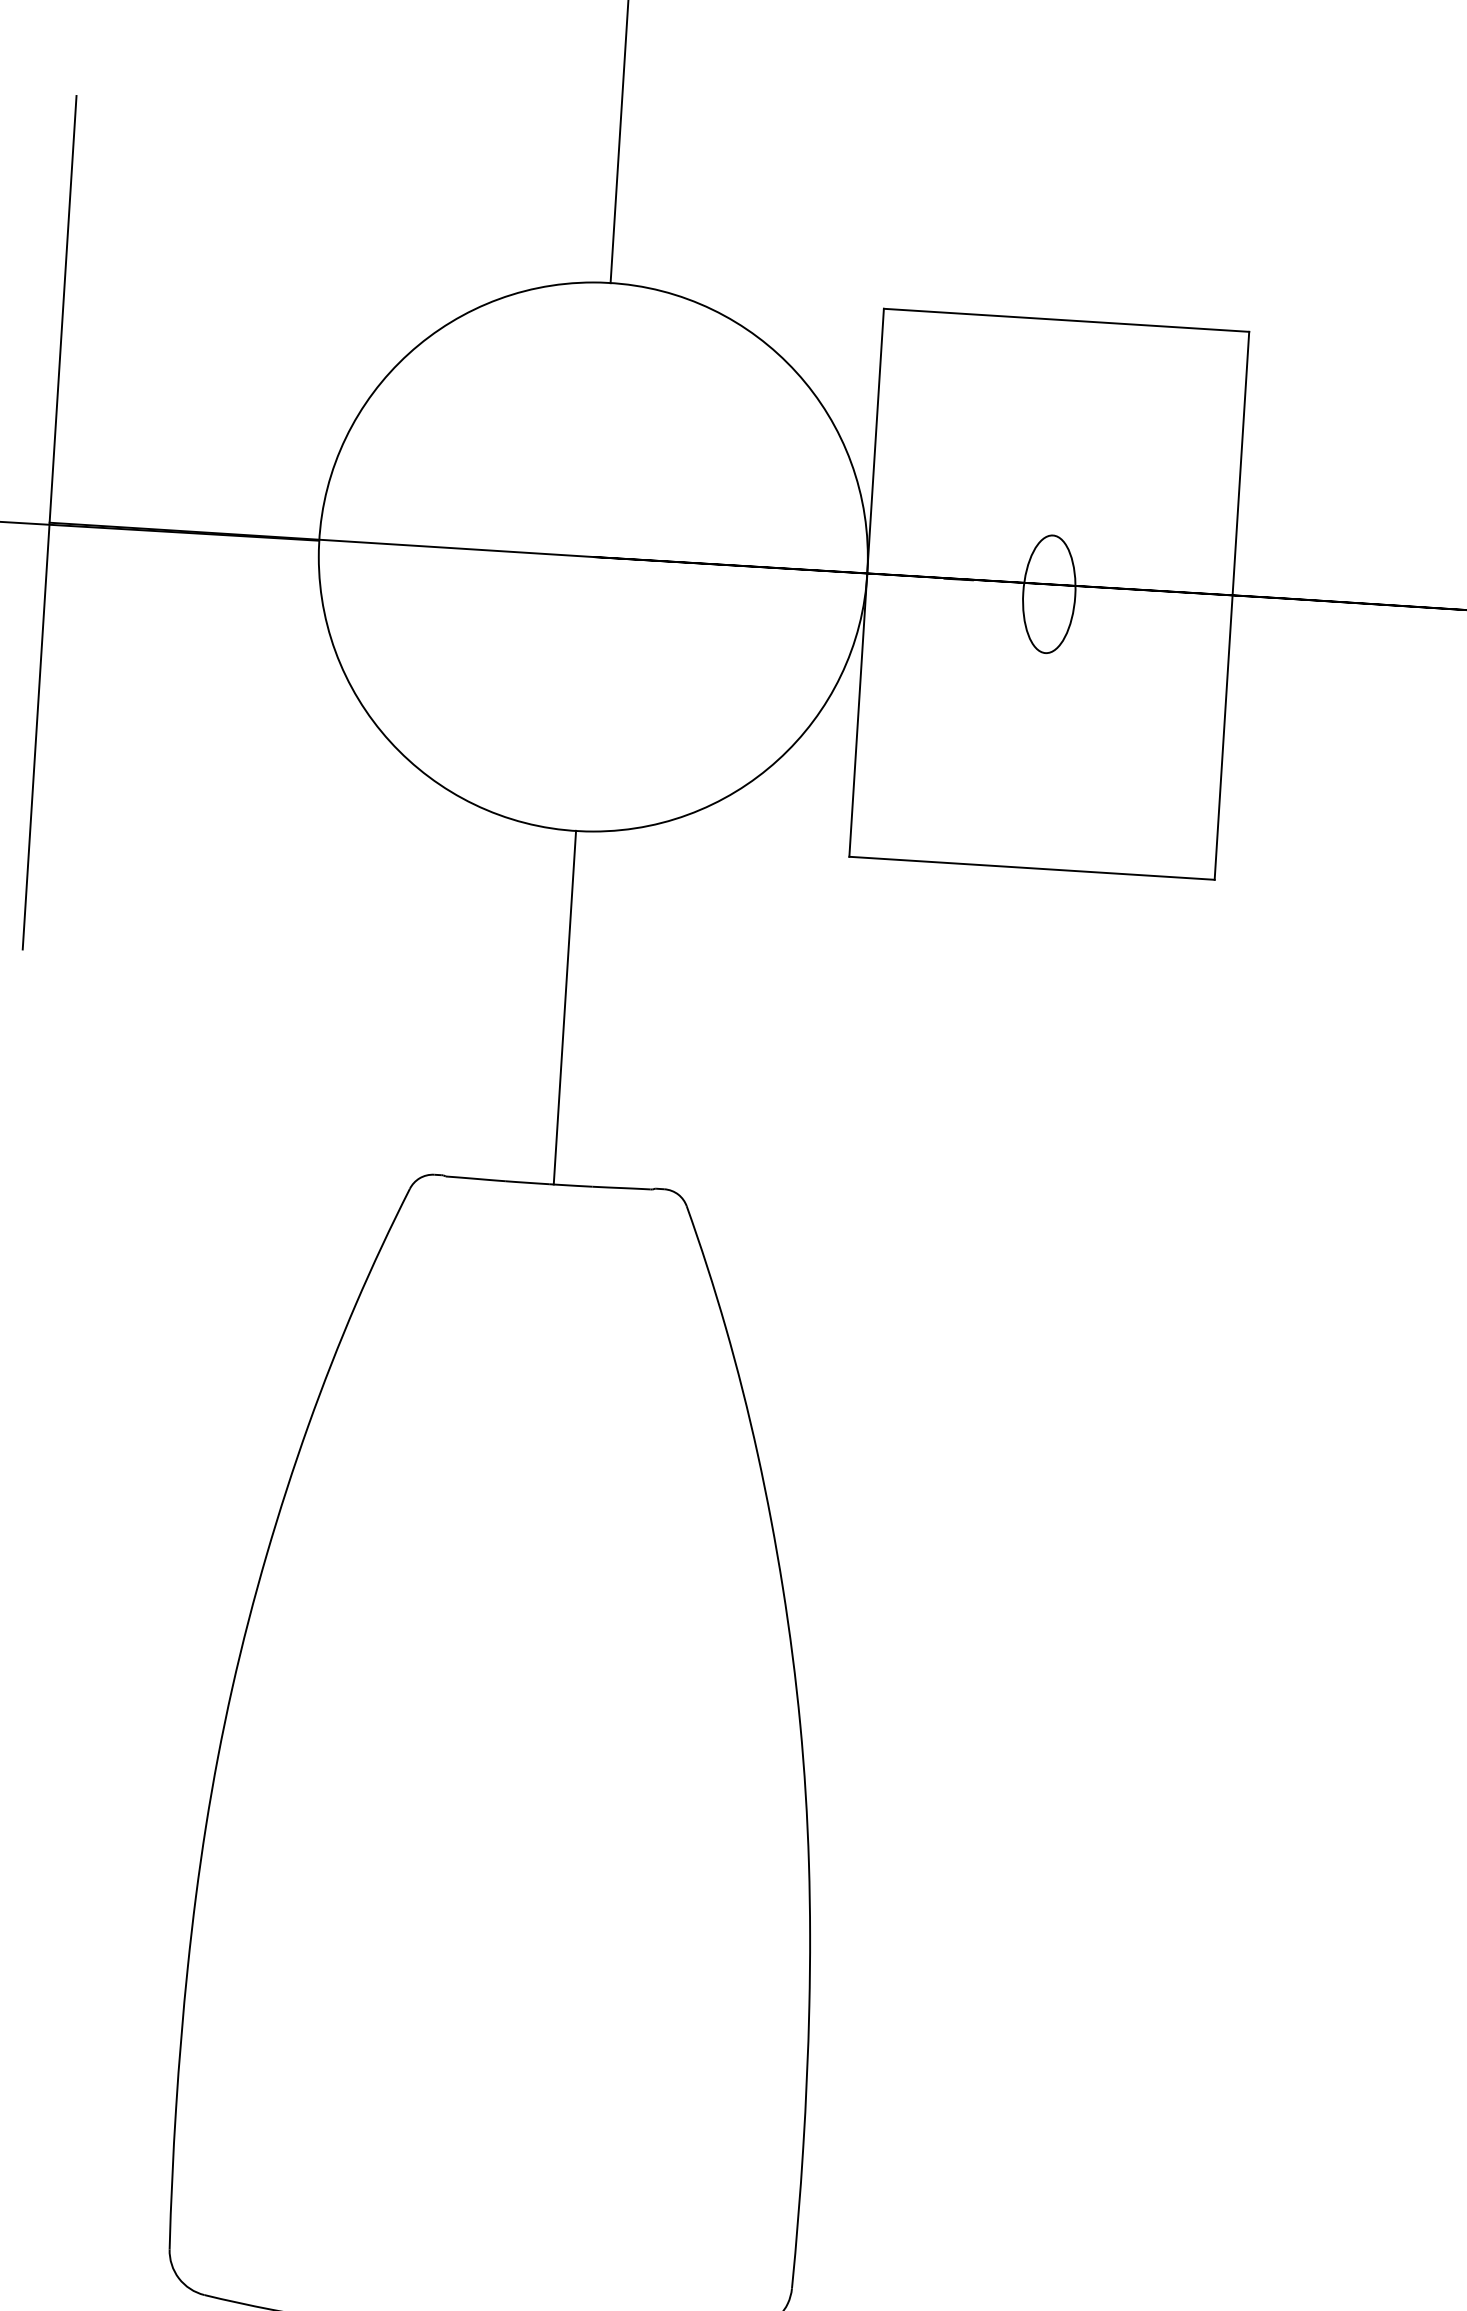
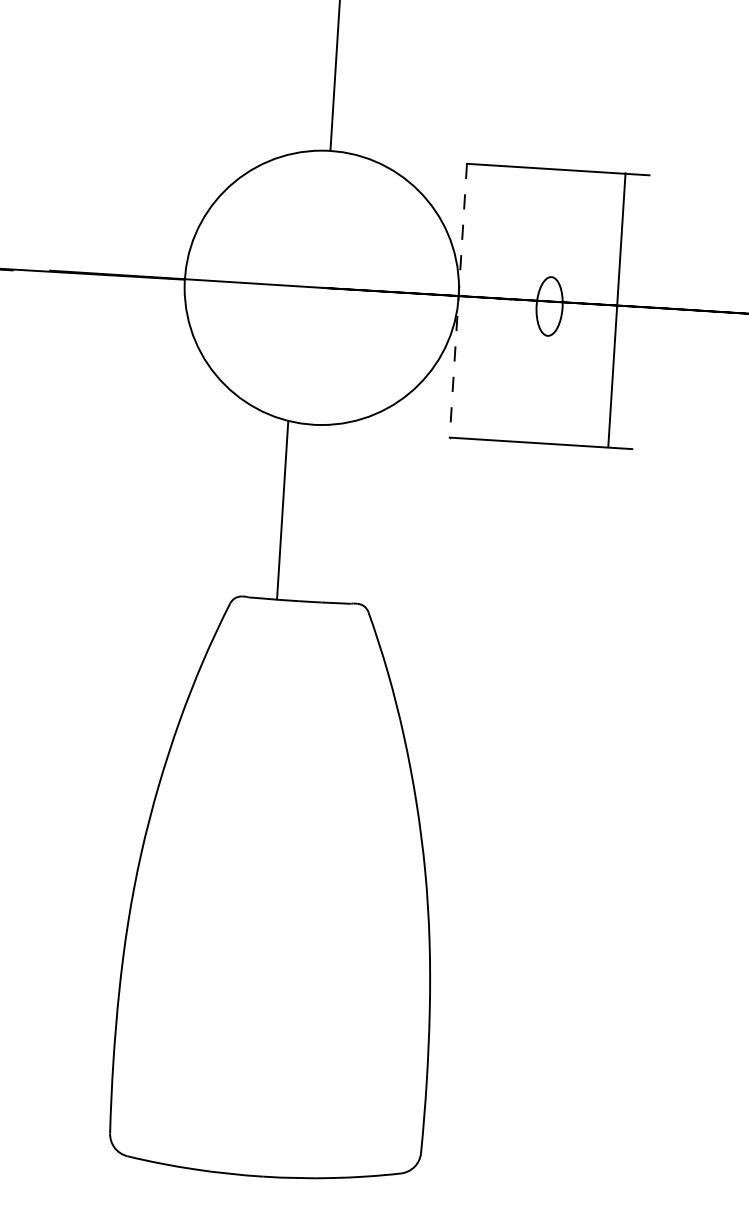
line: (48, 522) -> (49, 270), removed
line: (866, 584) -> (458, 301), solid -> dashed
line: (1231, 606) -> (616, 310), moved
line: (564, 1006) -> (282, 510), moved

